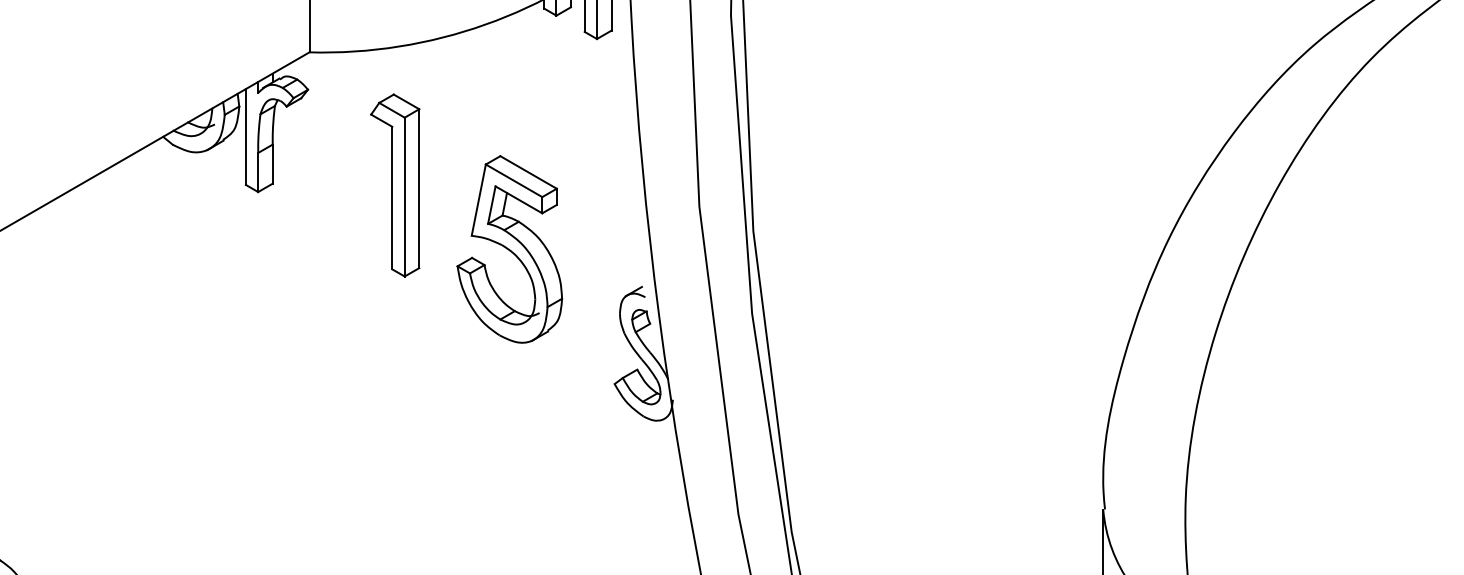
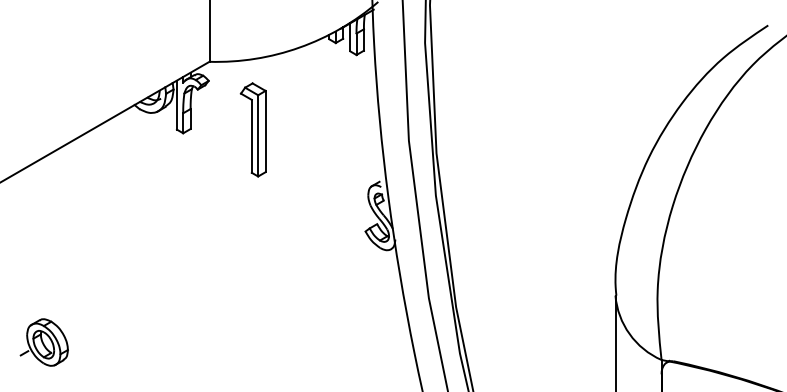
part: (508, 249) -> (311, 162), removed

